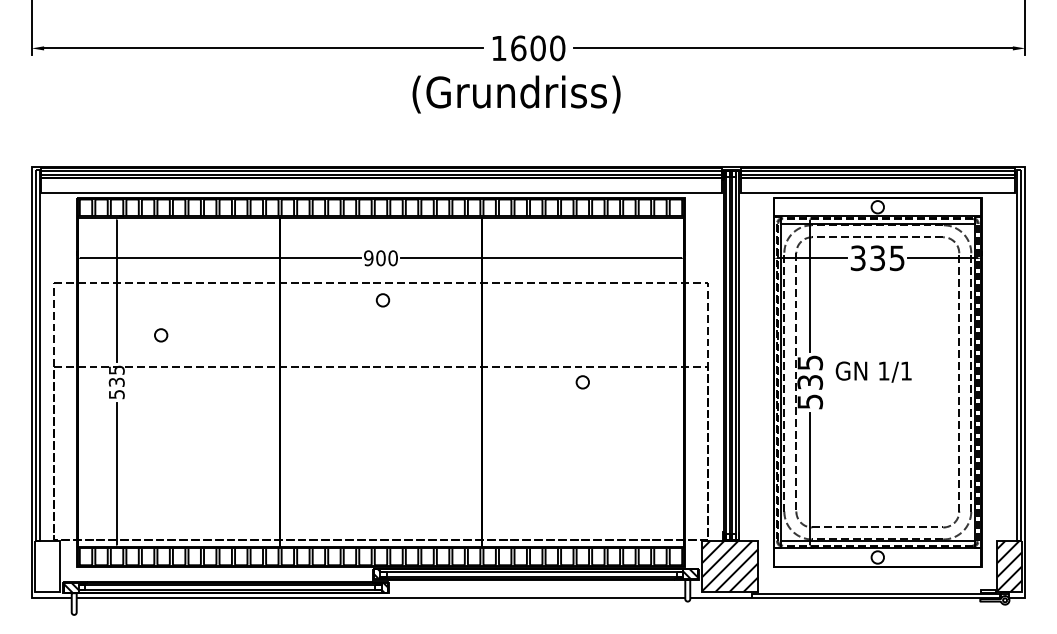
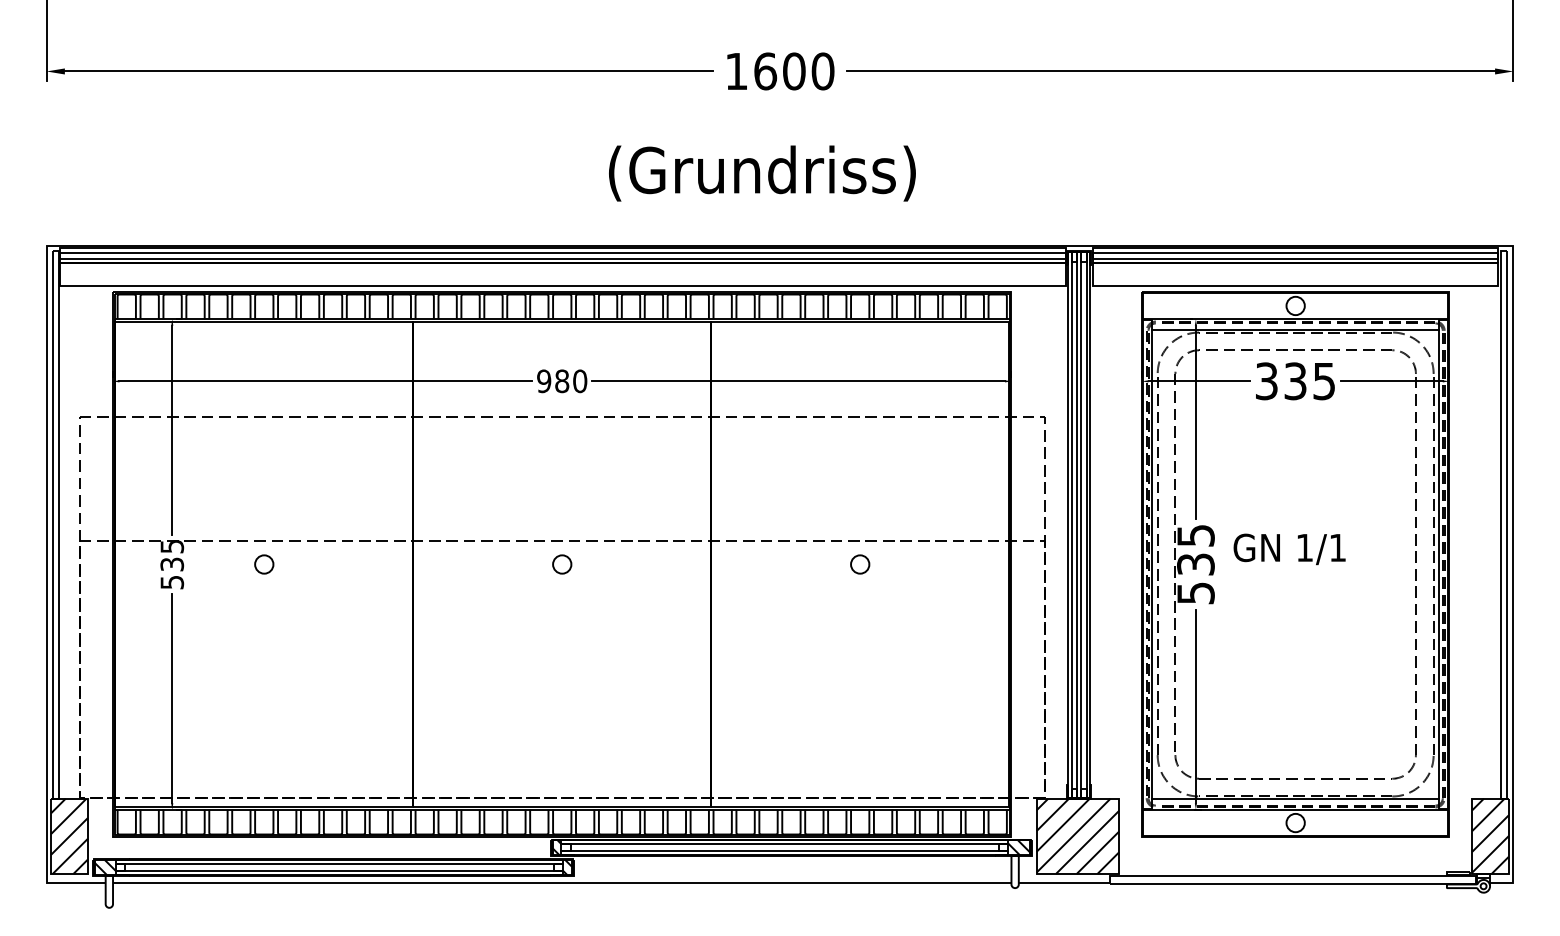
text: (516, 94) -> (762, 173), moved
text: (380, 257) -> (561, 380), 900 -> 980
circle: (382, 300) -> (561, 564), moved
circle: (161, 335) -> (264, 564), moved
hatch: (46, 566) -> (68, 836), added

